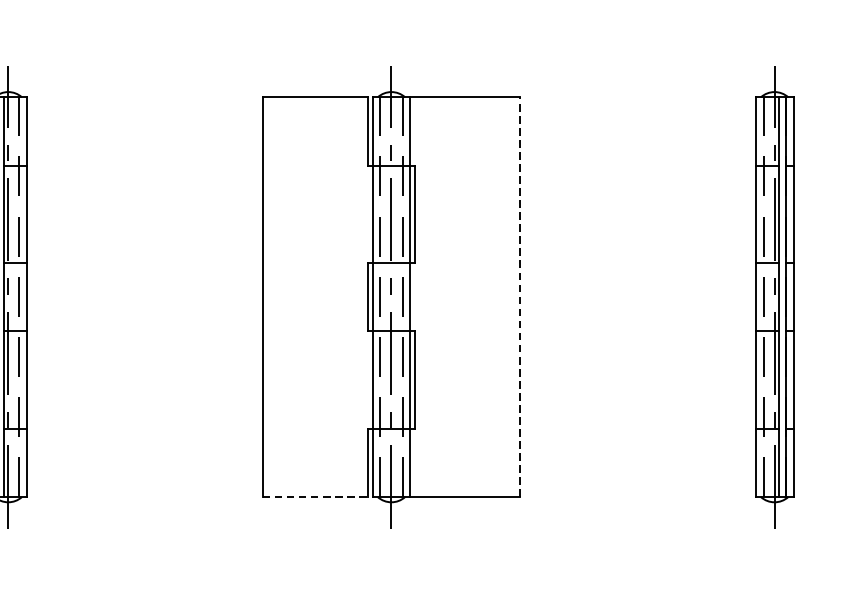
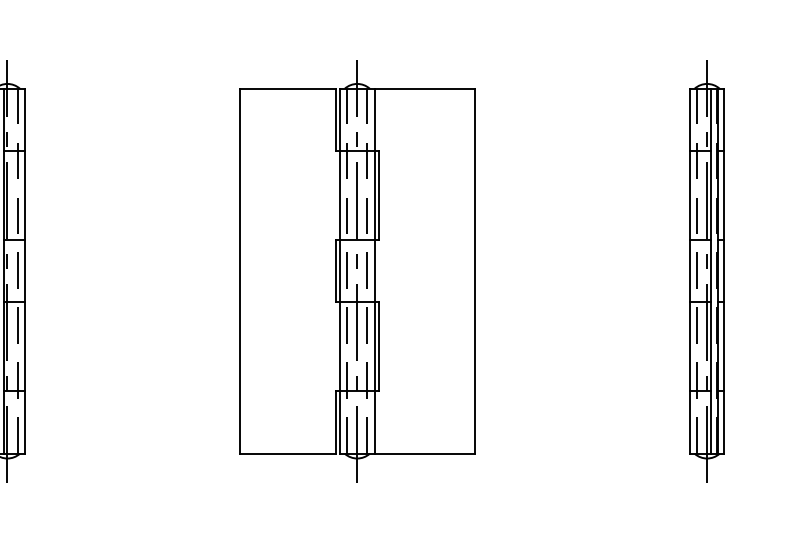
line: (519, 296) -> (474, 270), dashed -> solid
line: (316, 496) -> (288, 453), dashed -> solid

